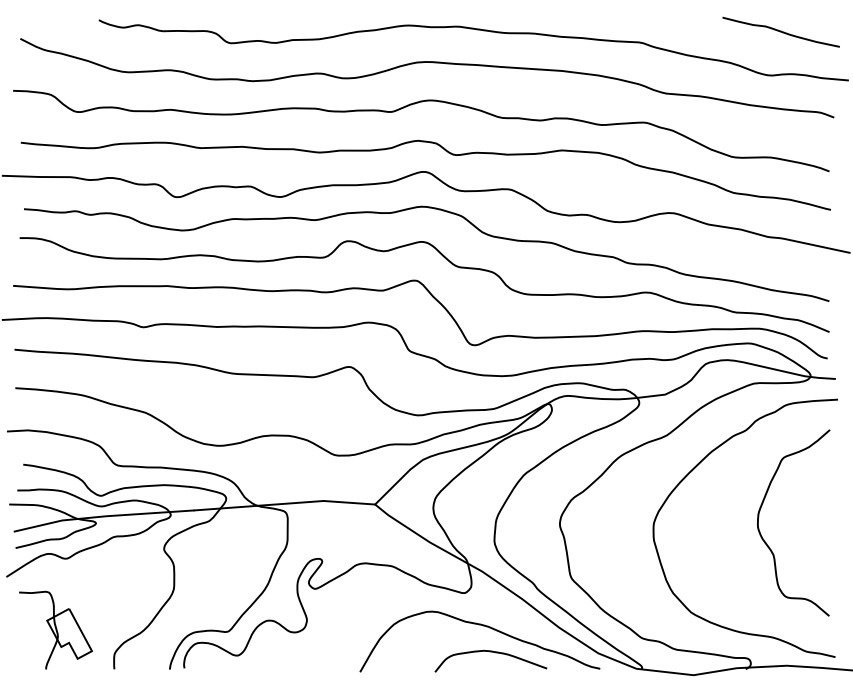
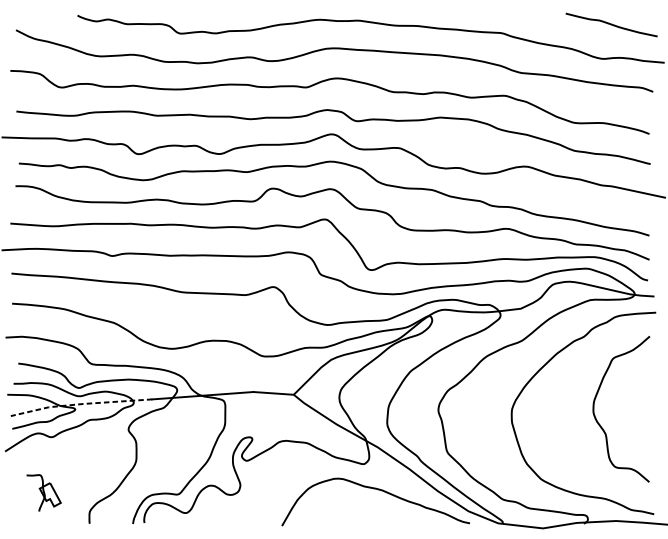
line: (103, 516) -> (81, 404), solid -> dashed
part: (55, 629) -> (43, 492), size x0.6
curve: (490, 652) -> (384, 510), removed

